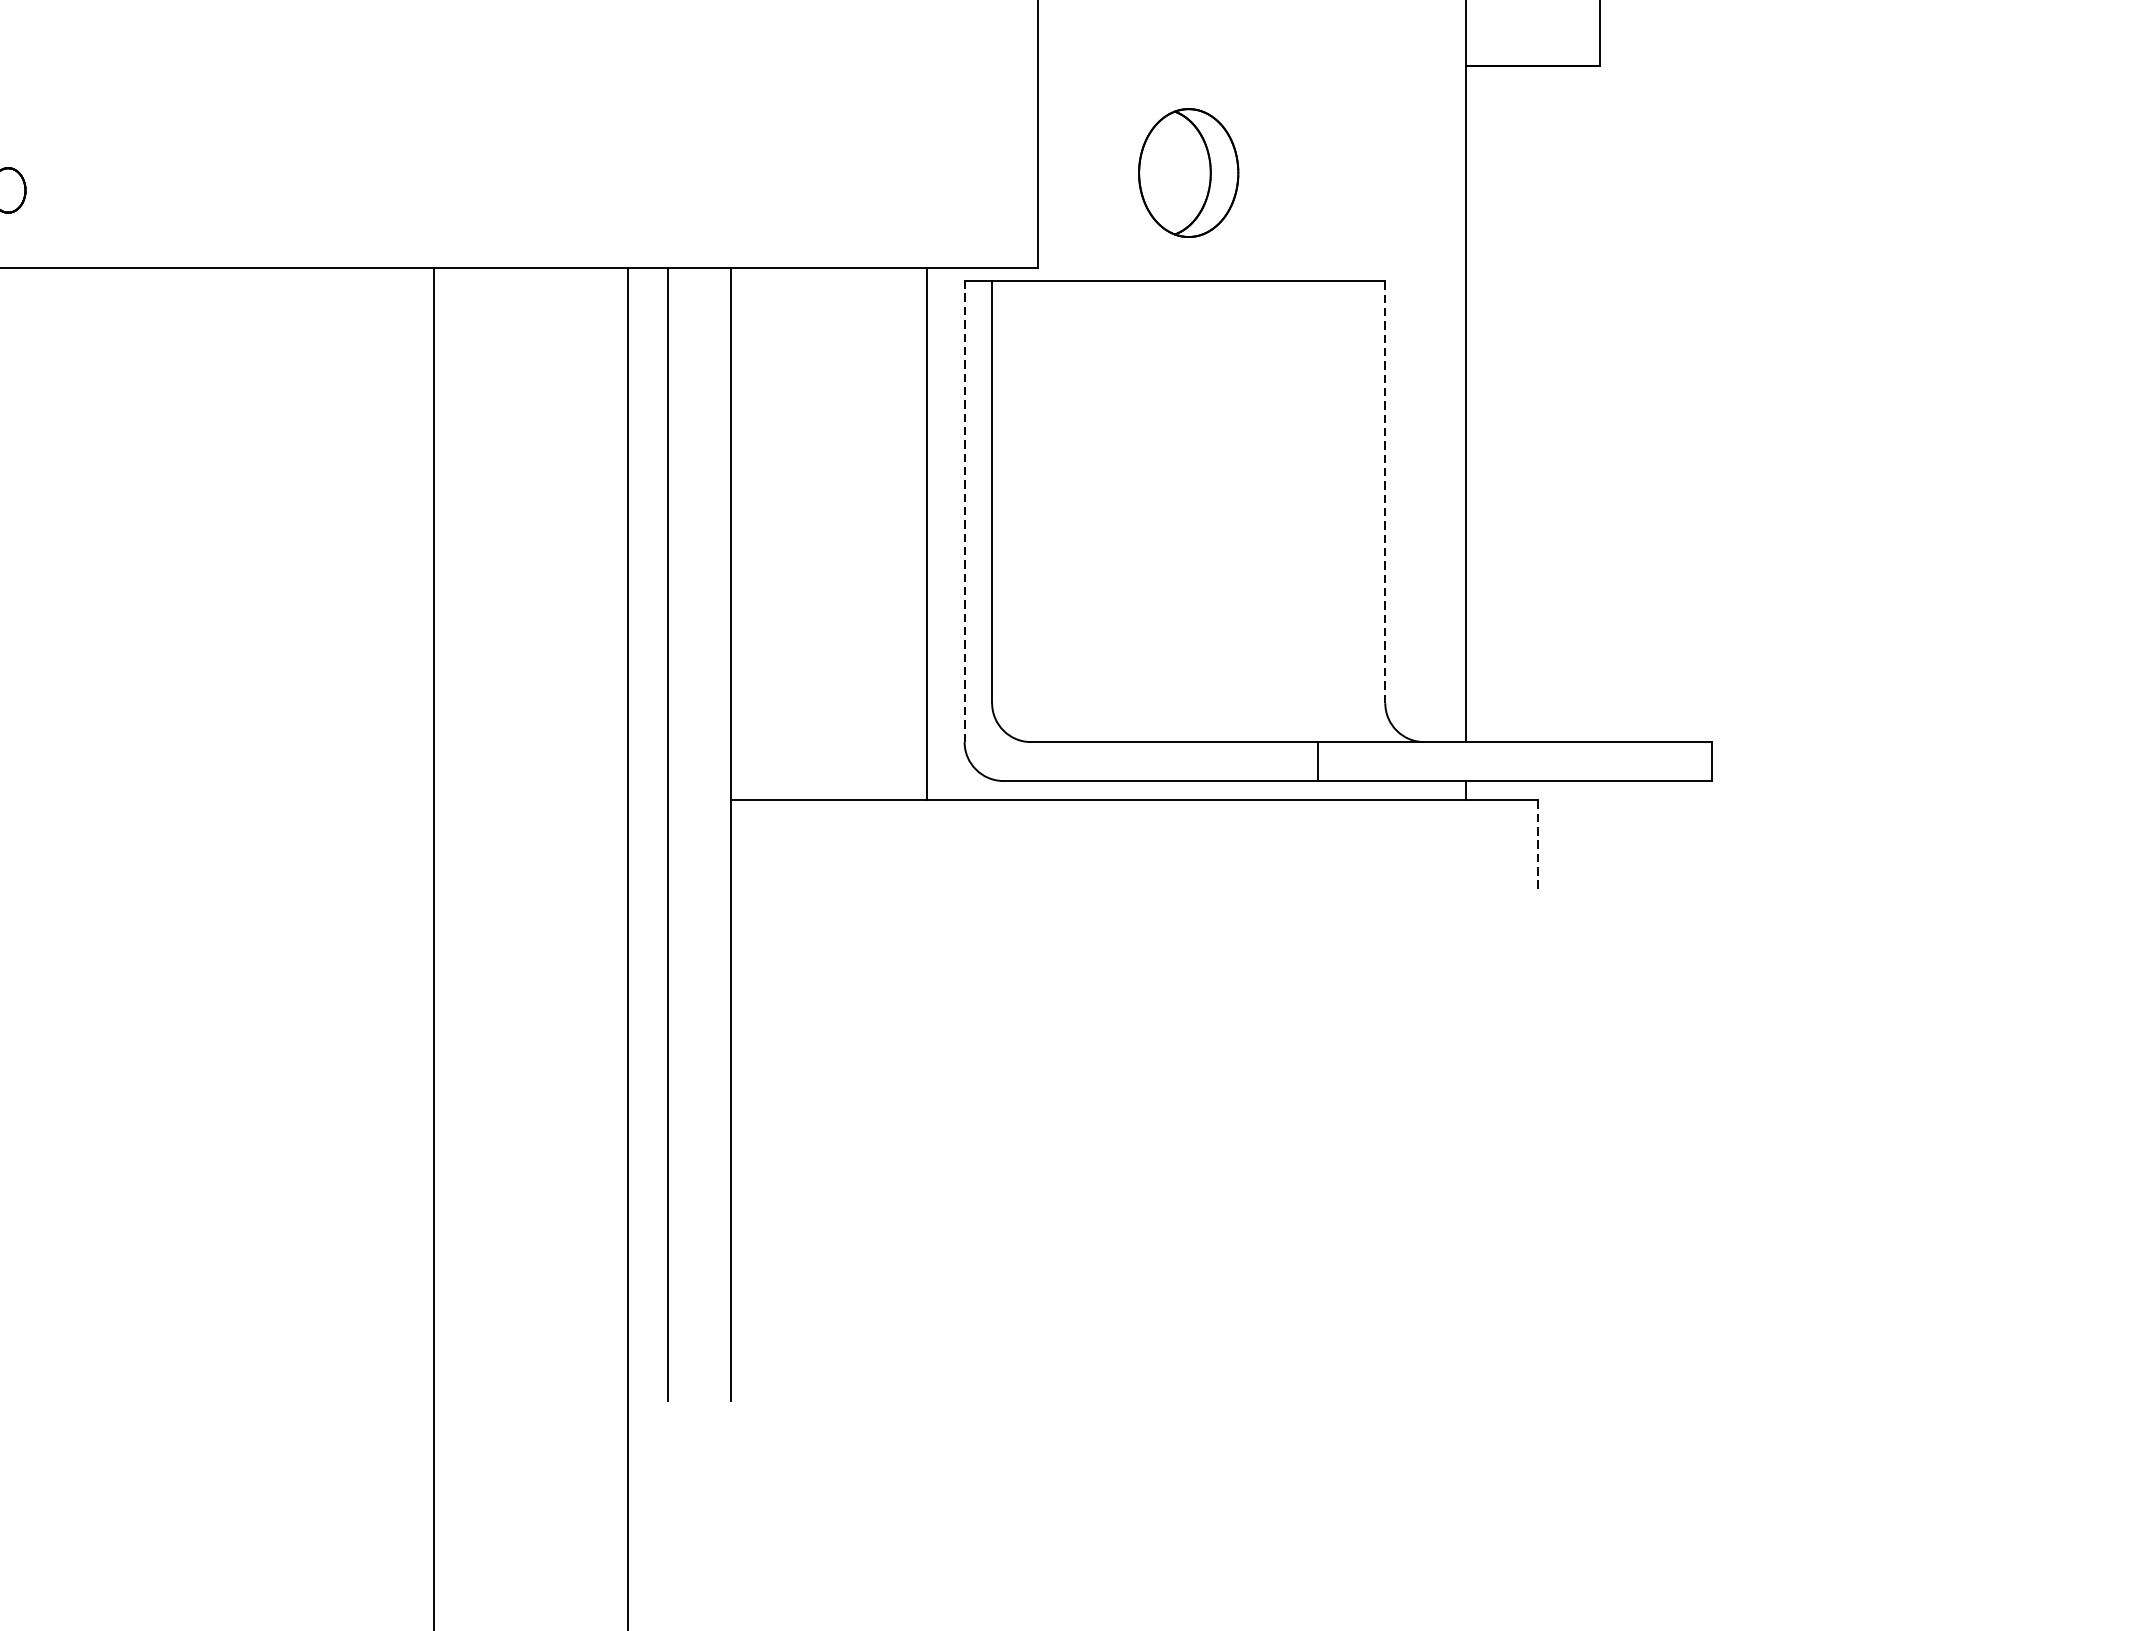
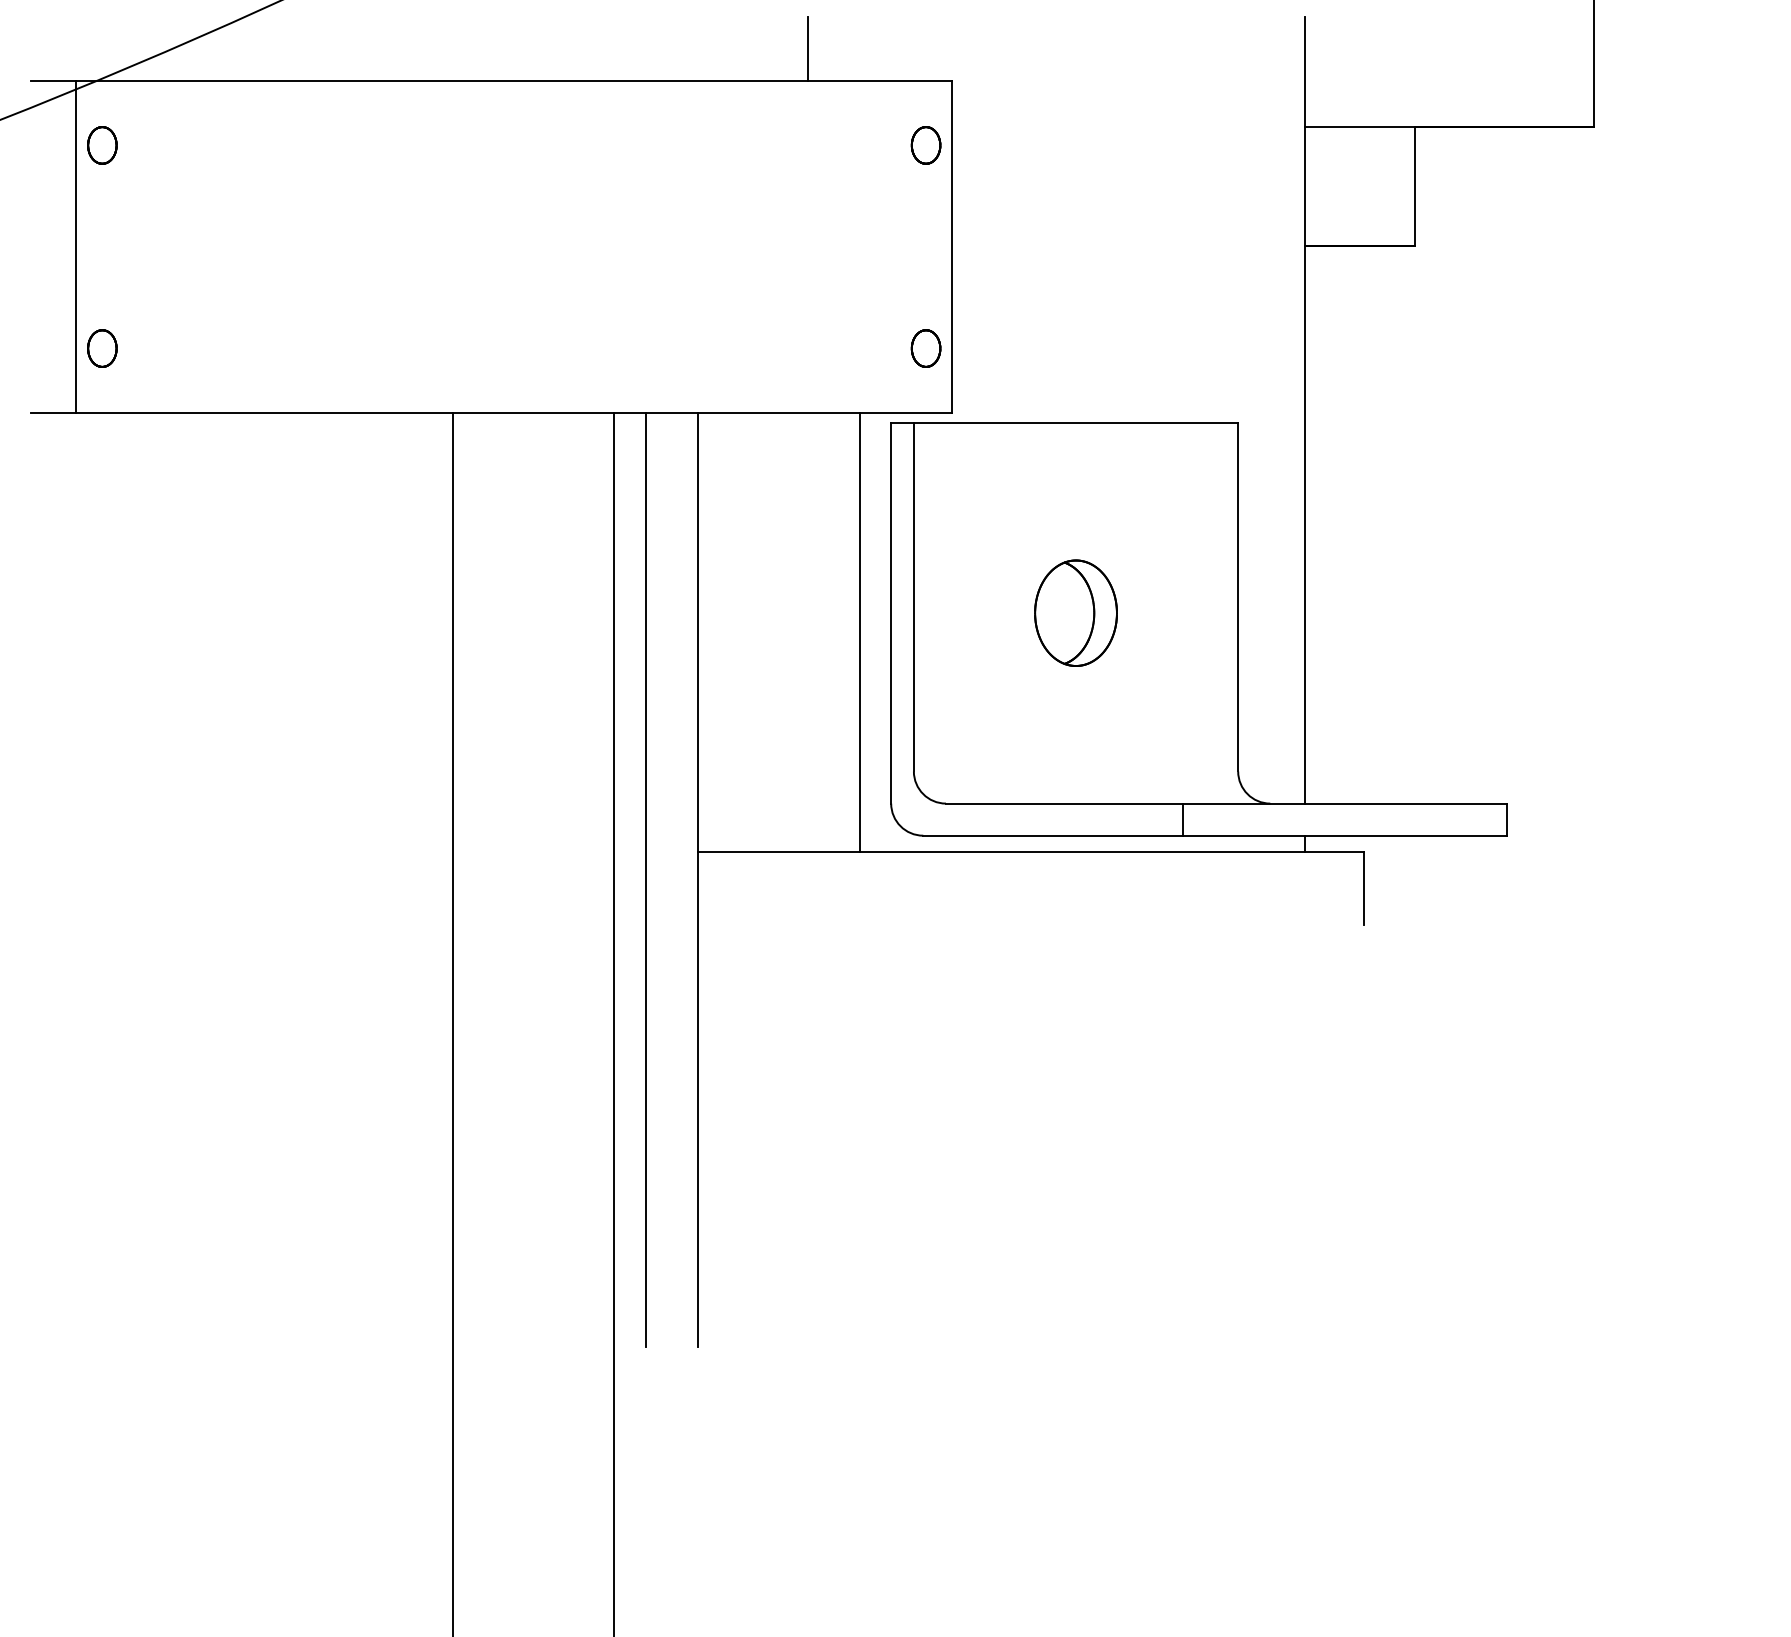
part: (1188, 172) -> (1075, 612), moved
part: (1006, 190) -> (925, 348), added
line: (1385, 491) -> (1238, 596), dashed -> solid
line: (964, 510) -> (891, 612), dashed -> solid
line: (1538, 845) -> (1364, 888), dashed -> solid

